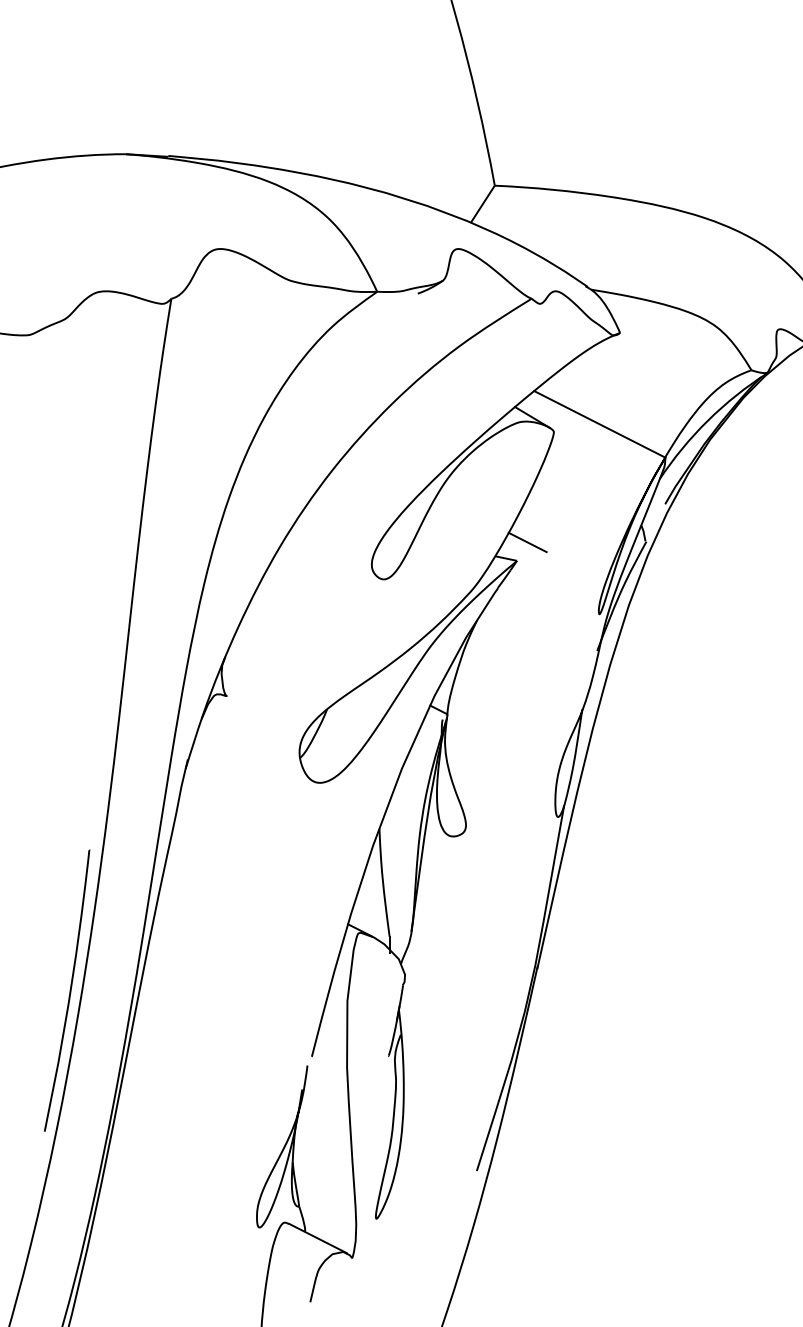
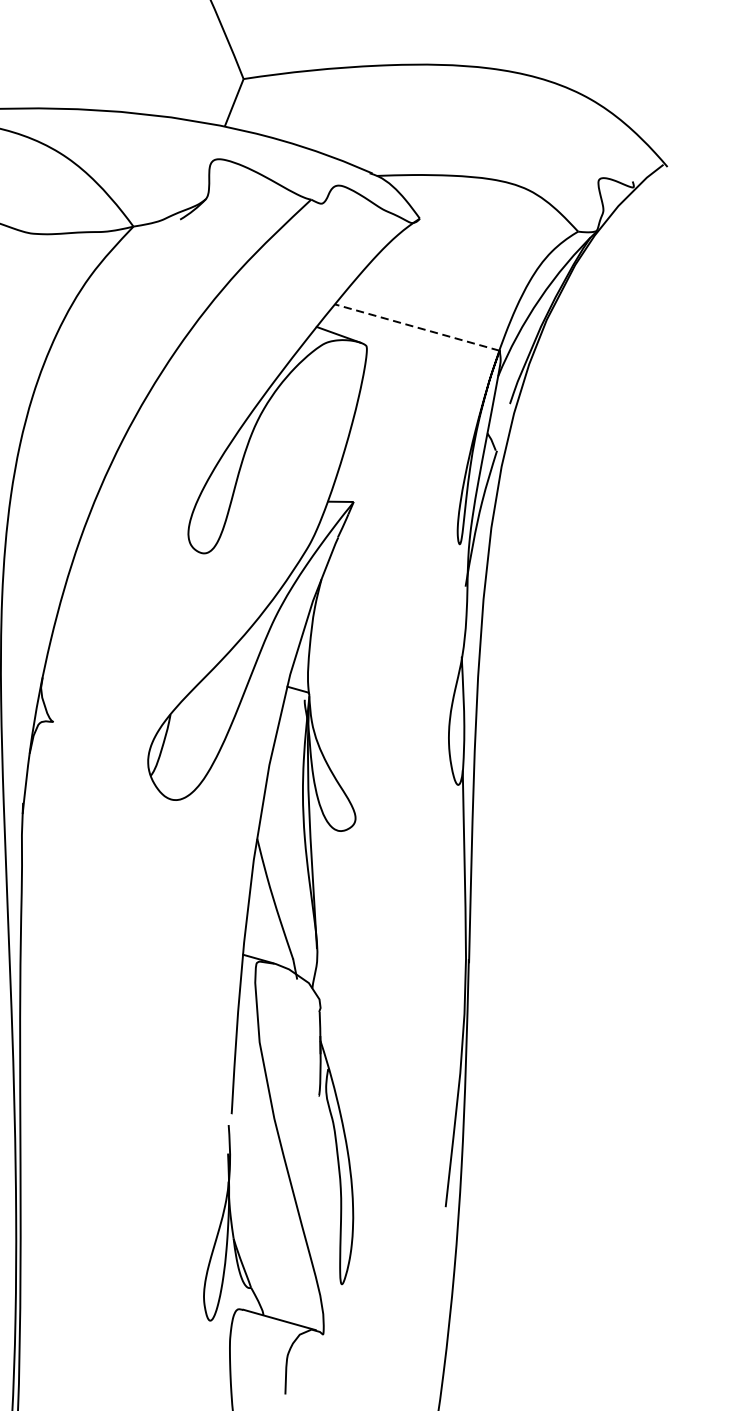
line: (599, 424) -> (417, 327), solid -> dashed
line: (527, 542) -> (361, 478), removed

